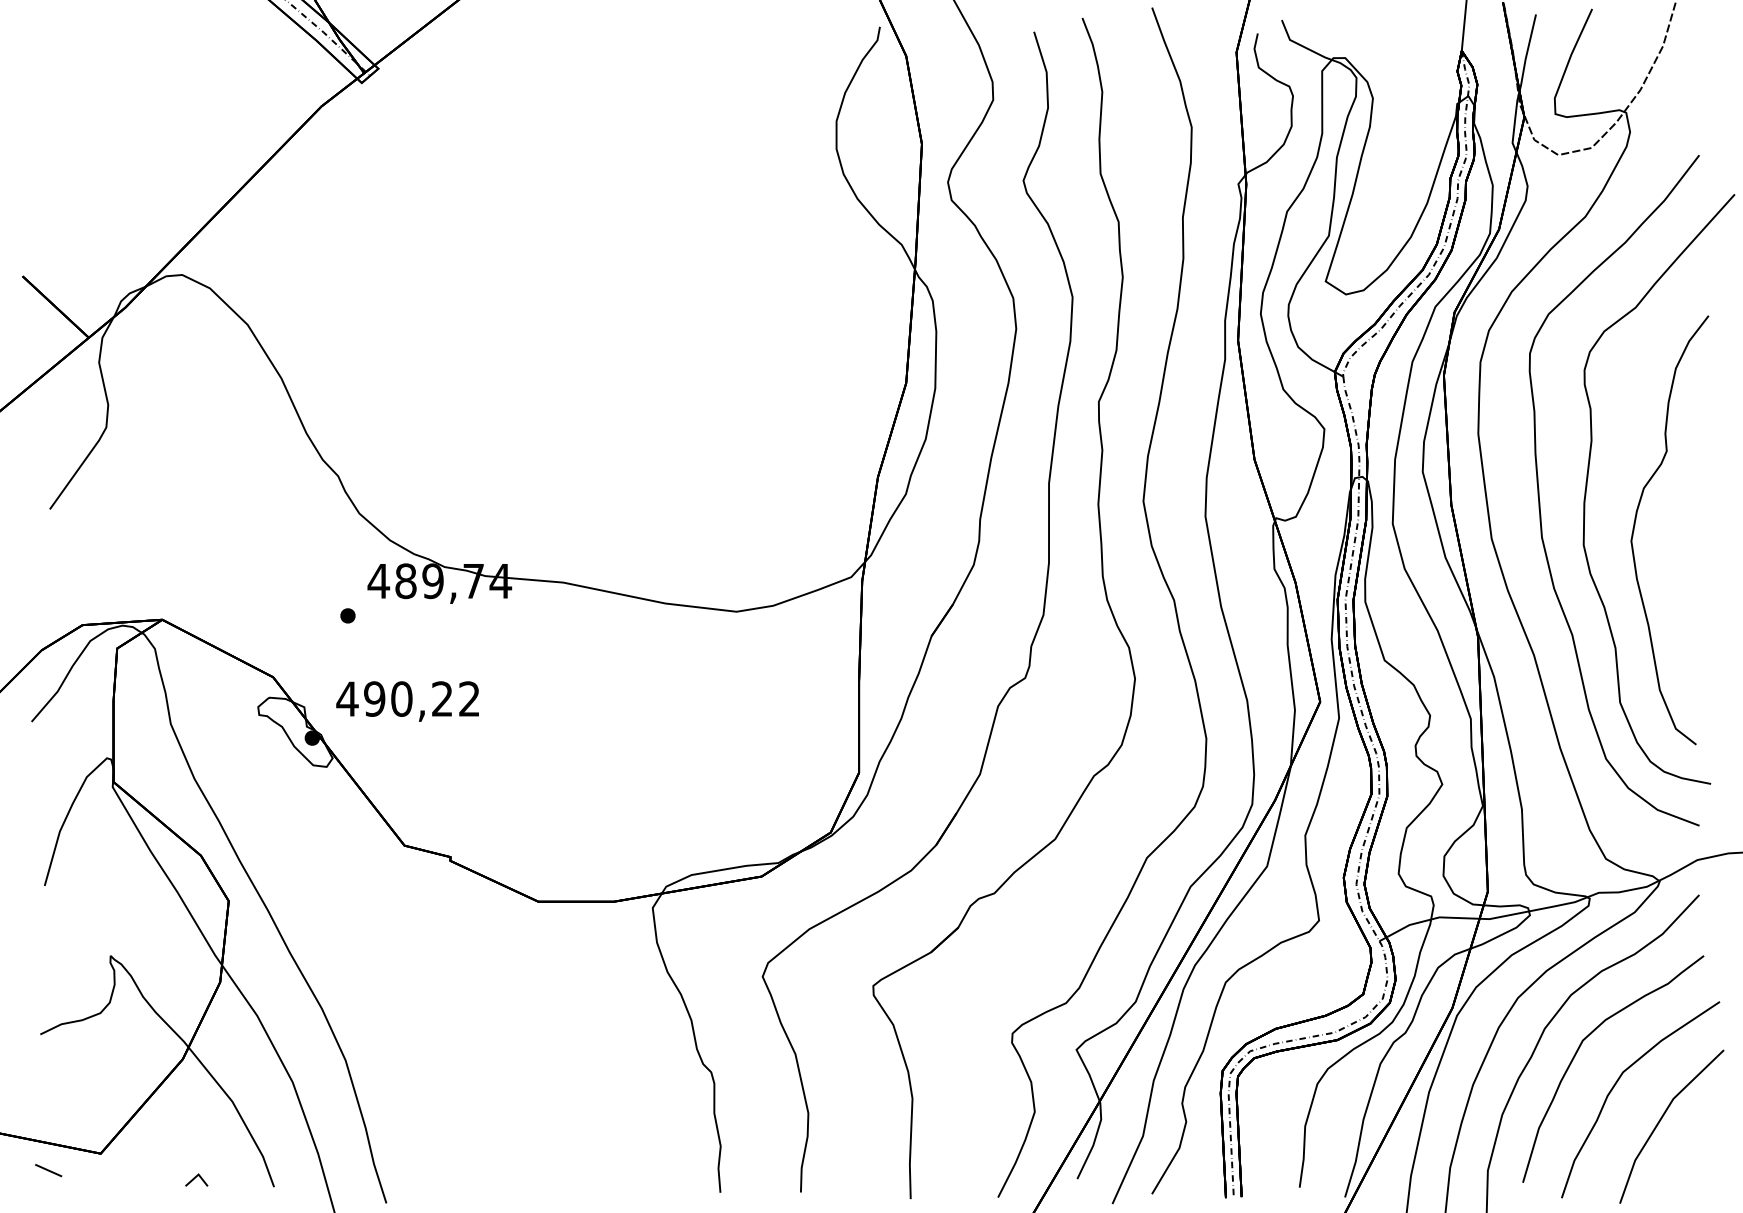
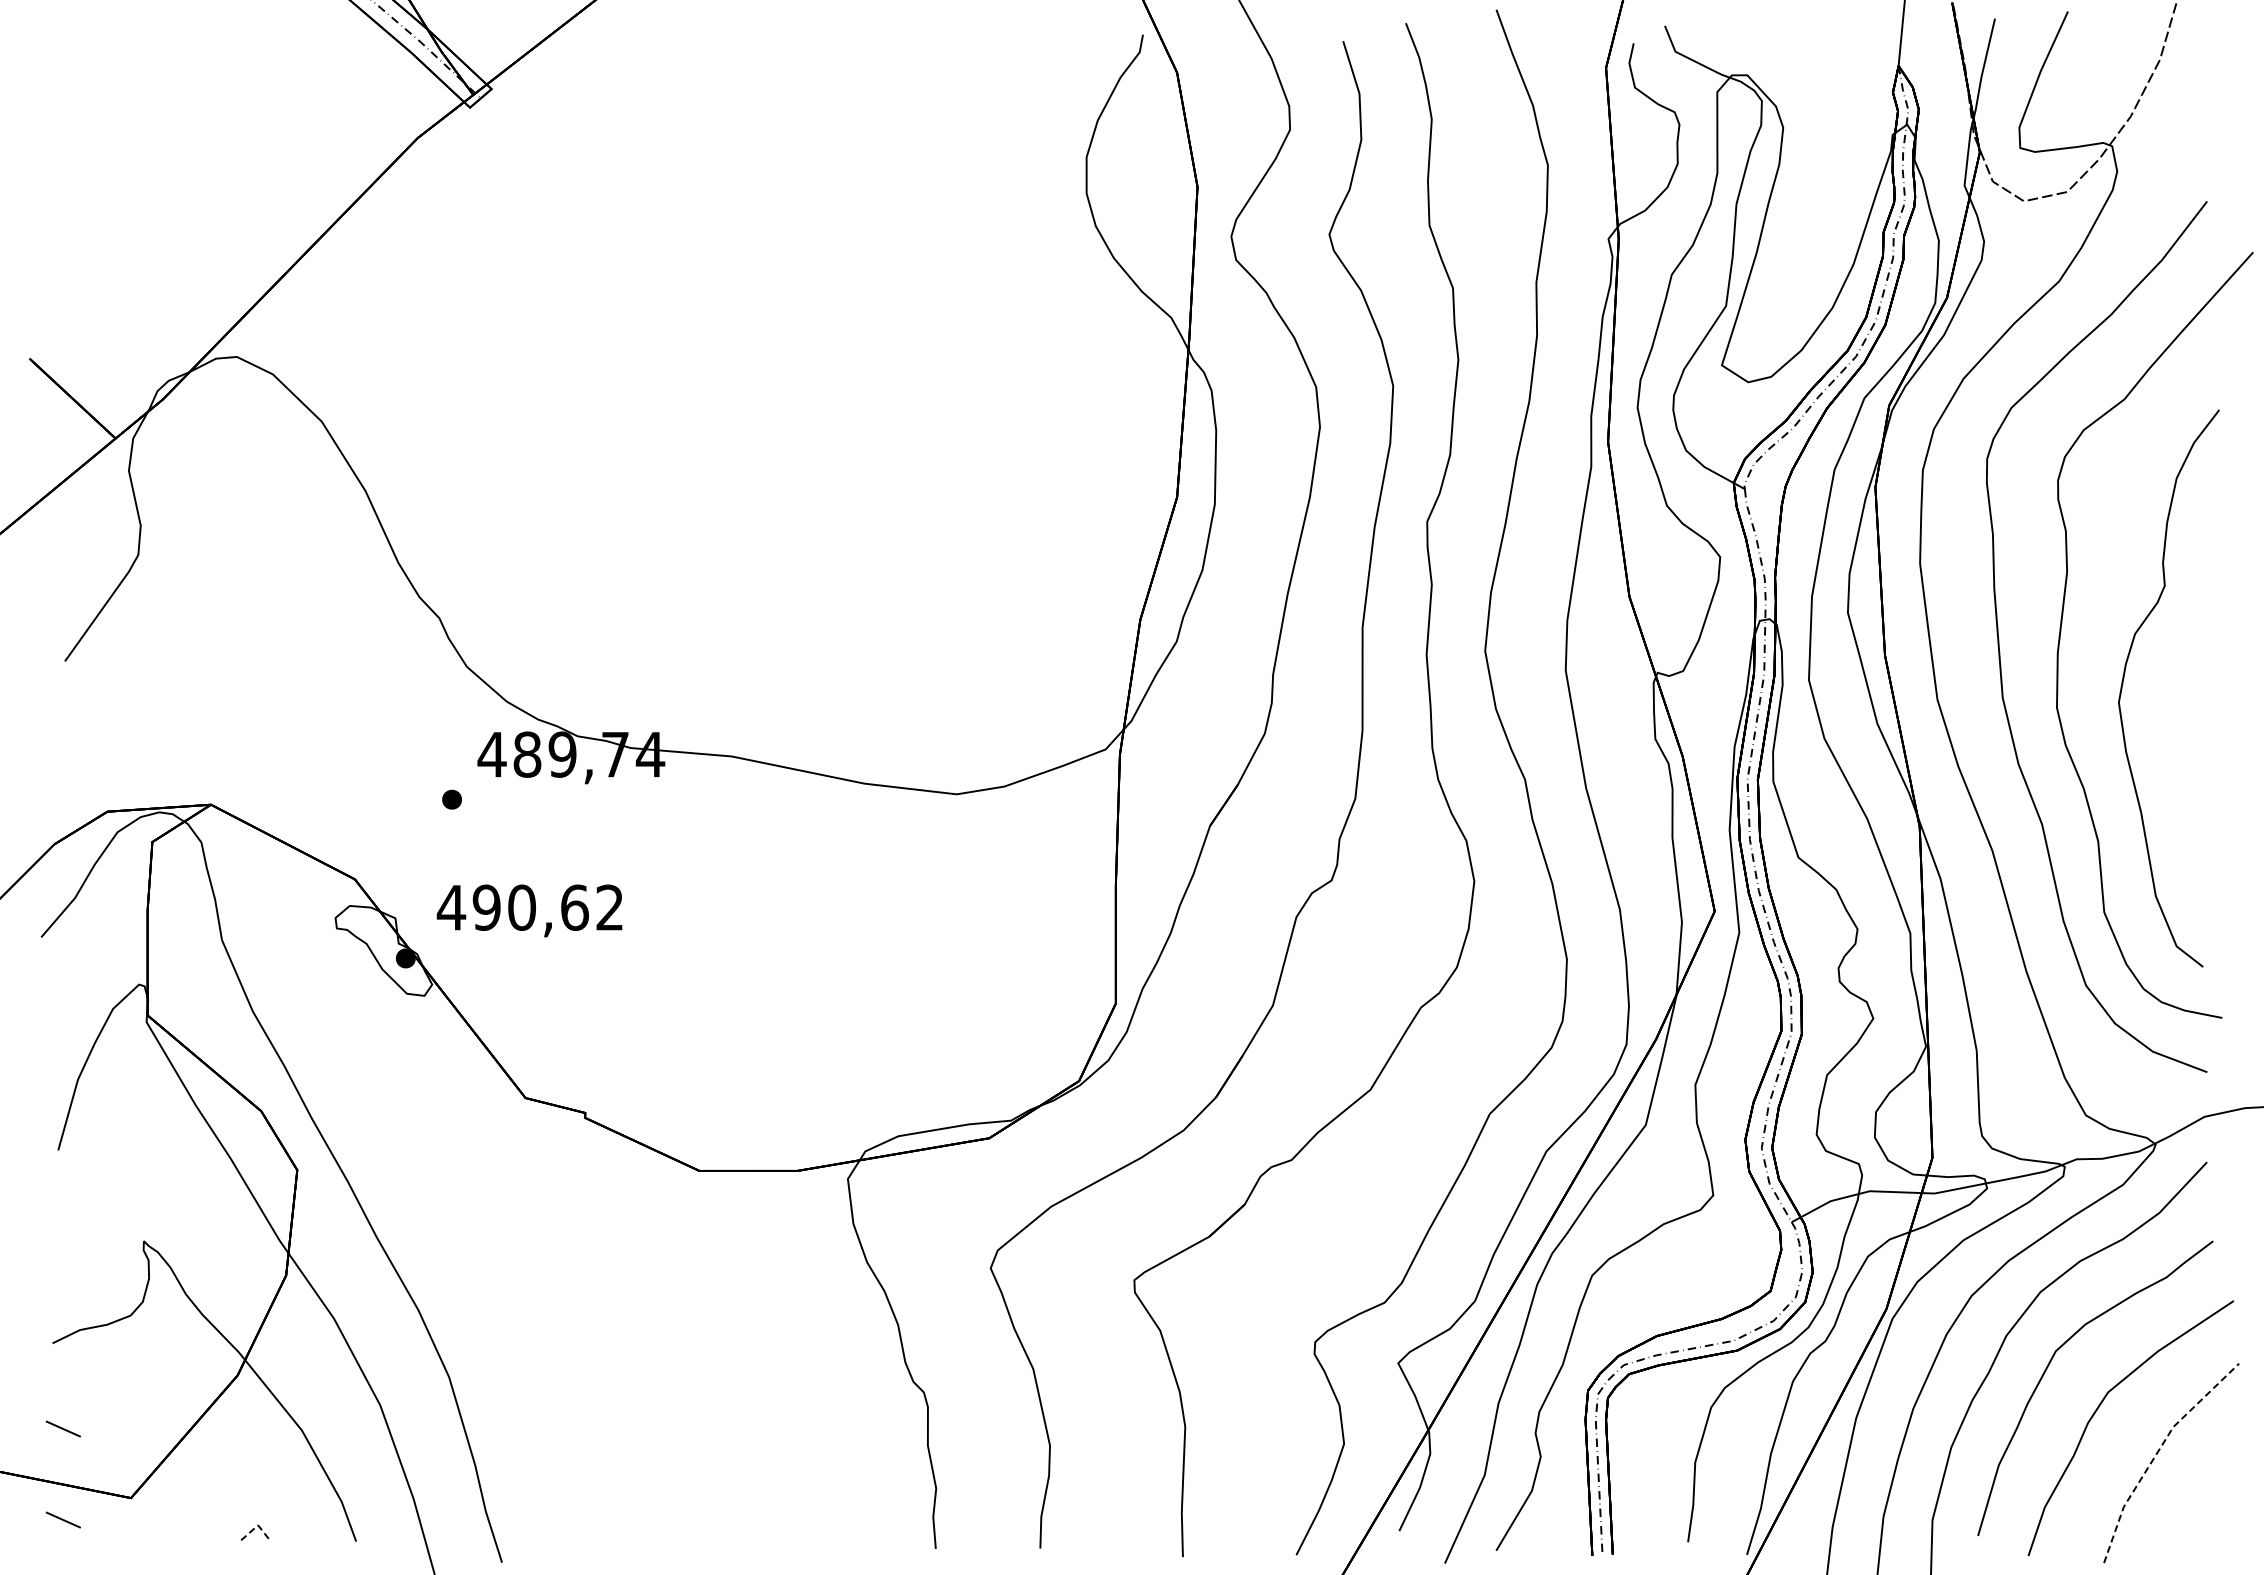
text: (442, 698) -> (574, 907), 490,22 -> 490,62
line: (47, 1100) -> (62, 1428), added
line: (1661, 1119) -> (2157, 1453), solid -> dashed
line: (198, 1174) -> (257, 1525), solid -> dashed

